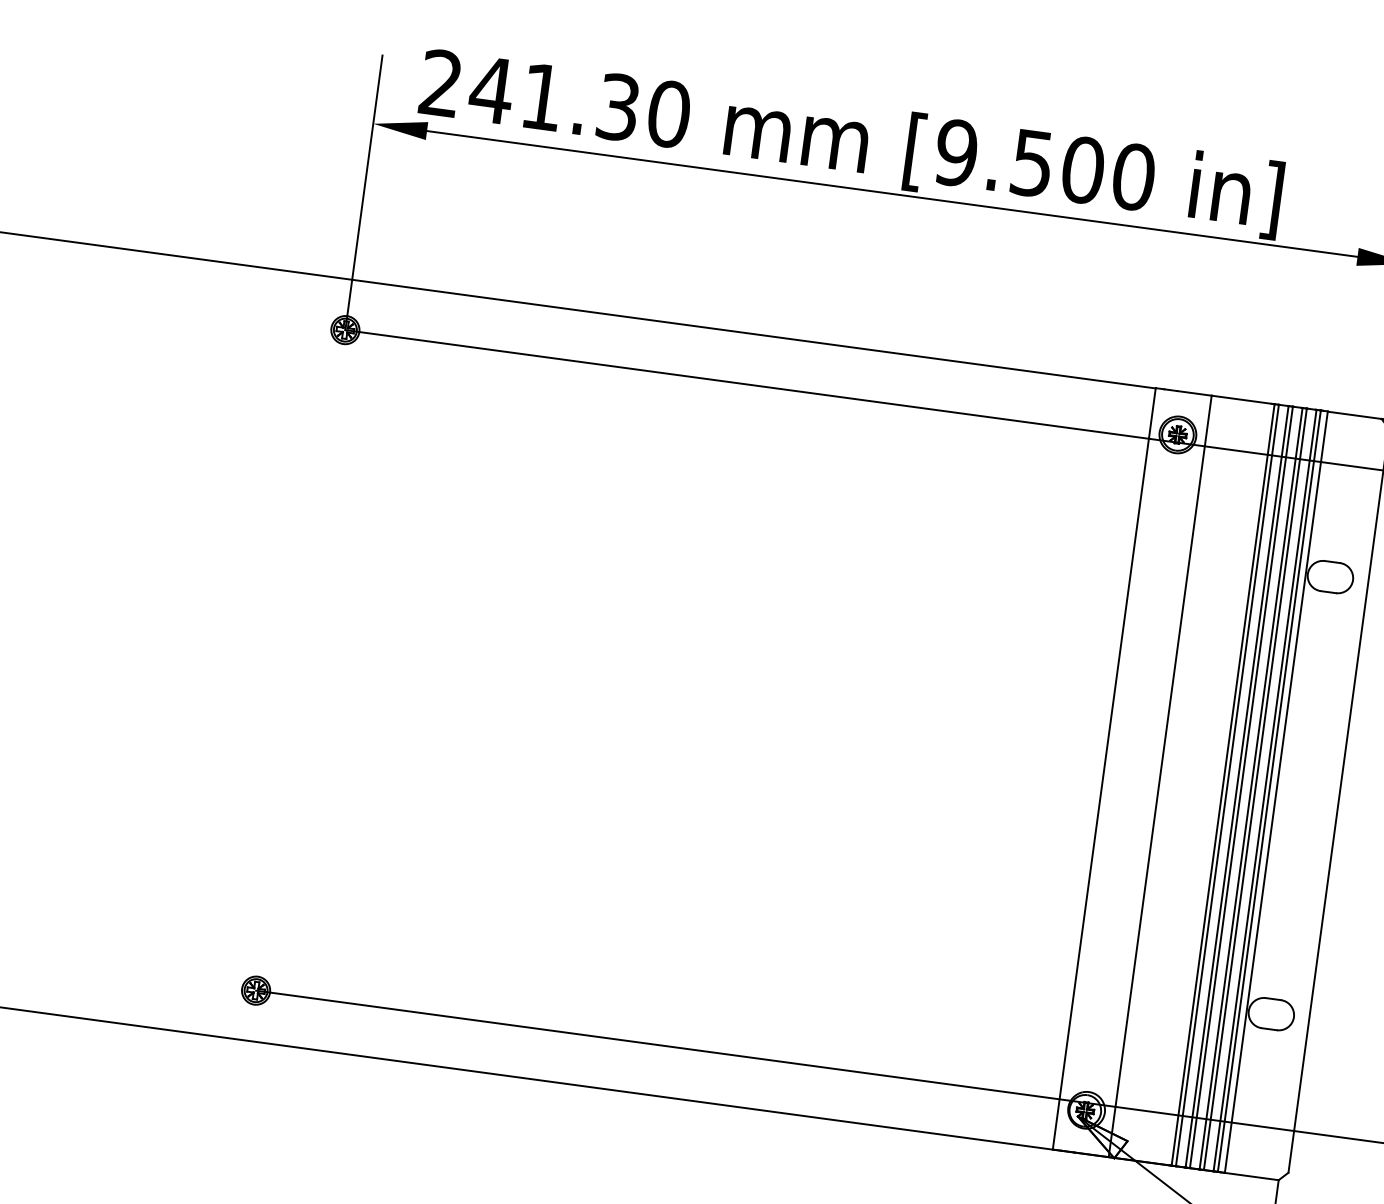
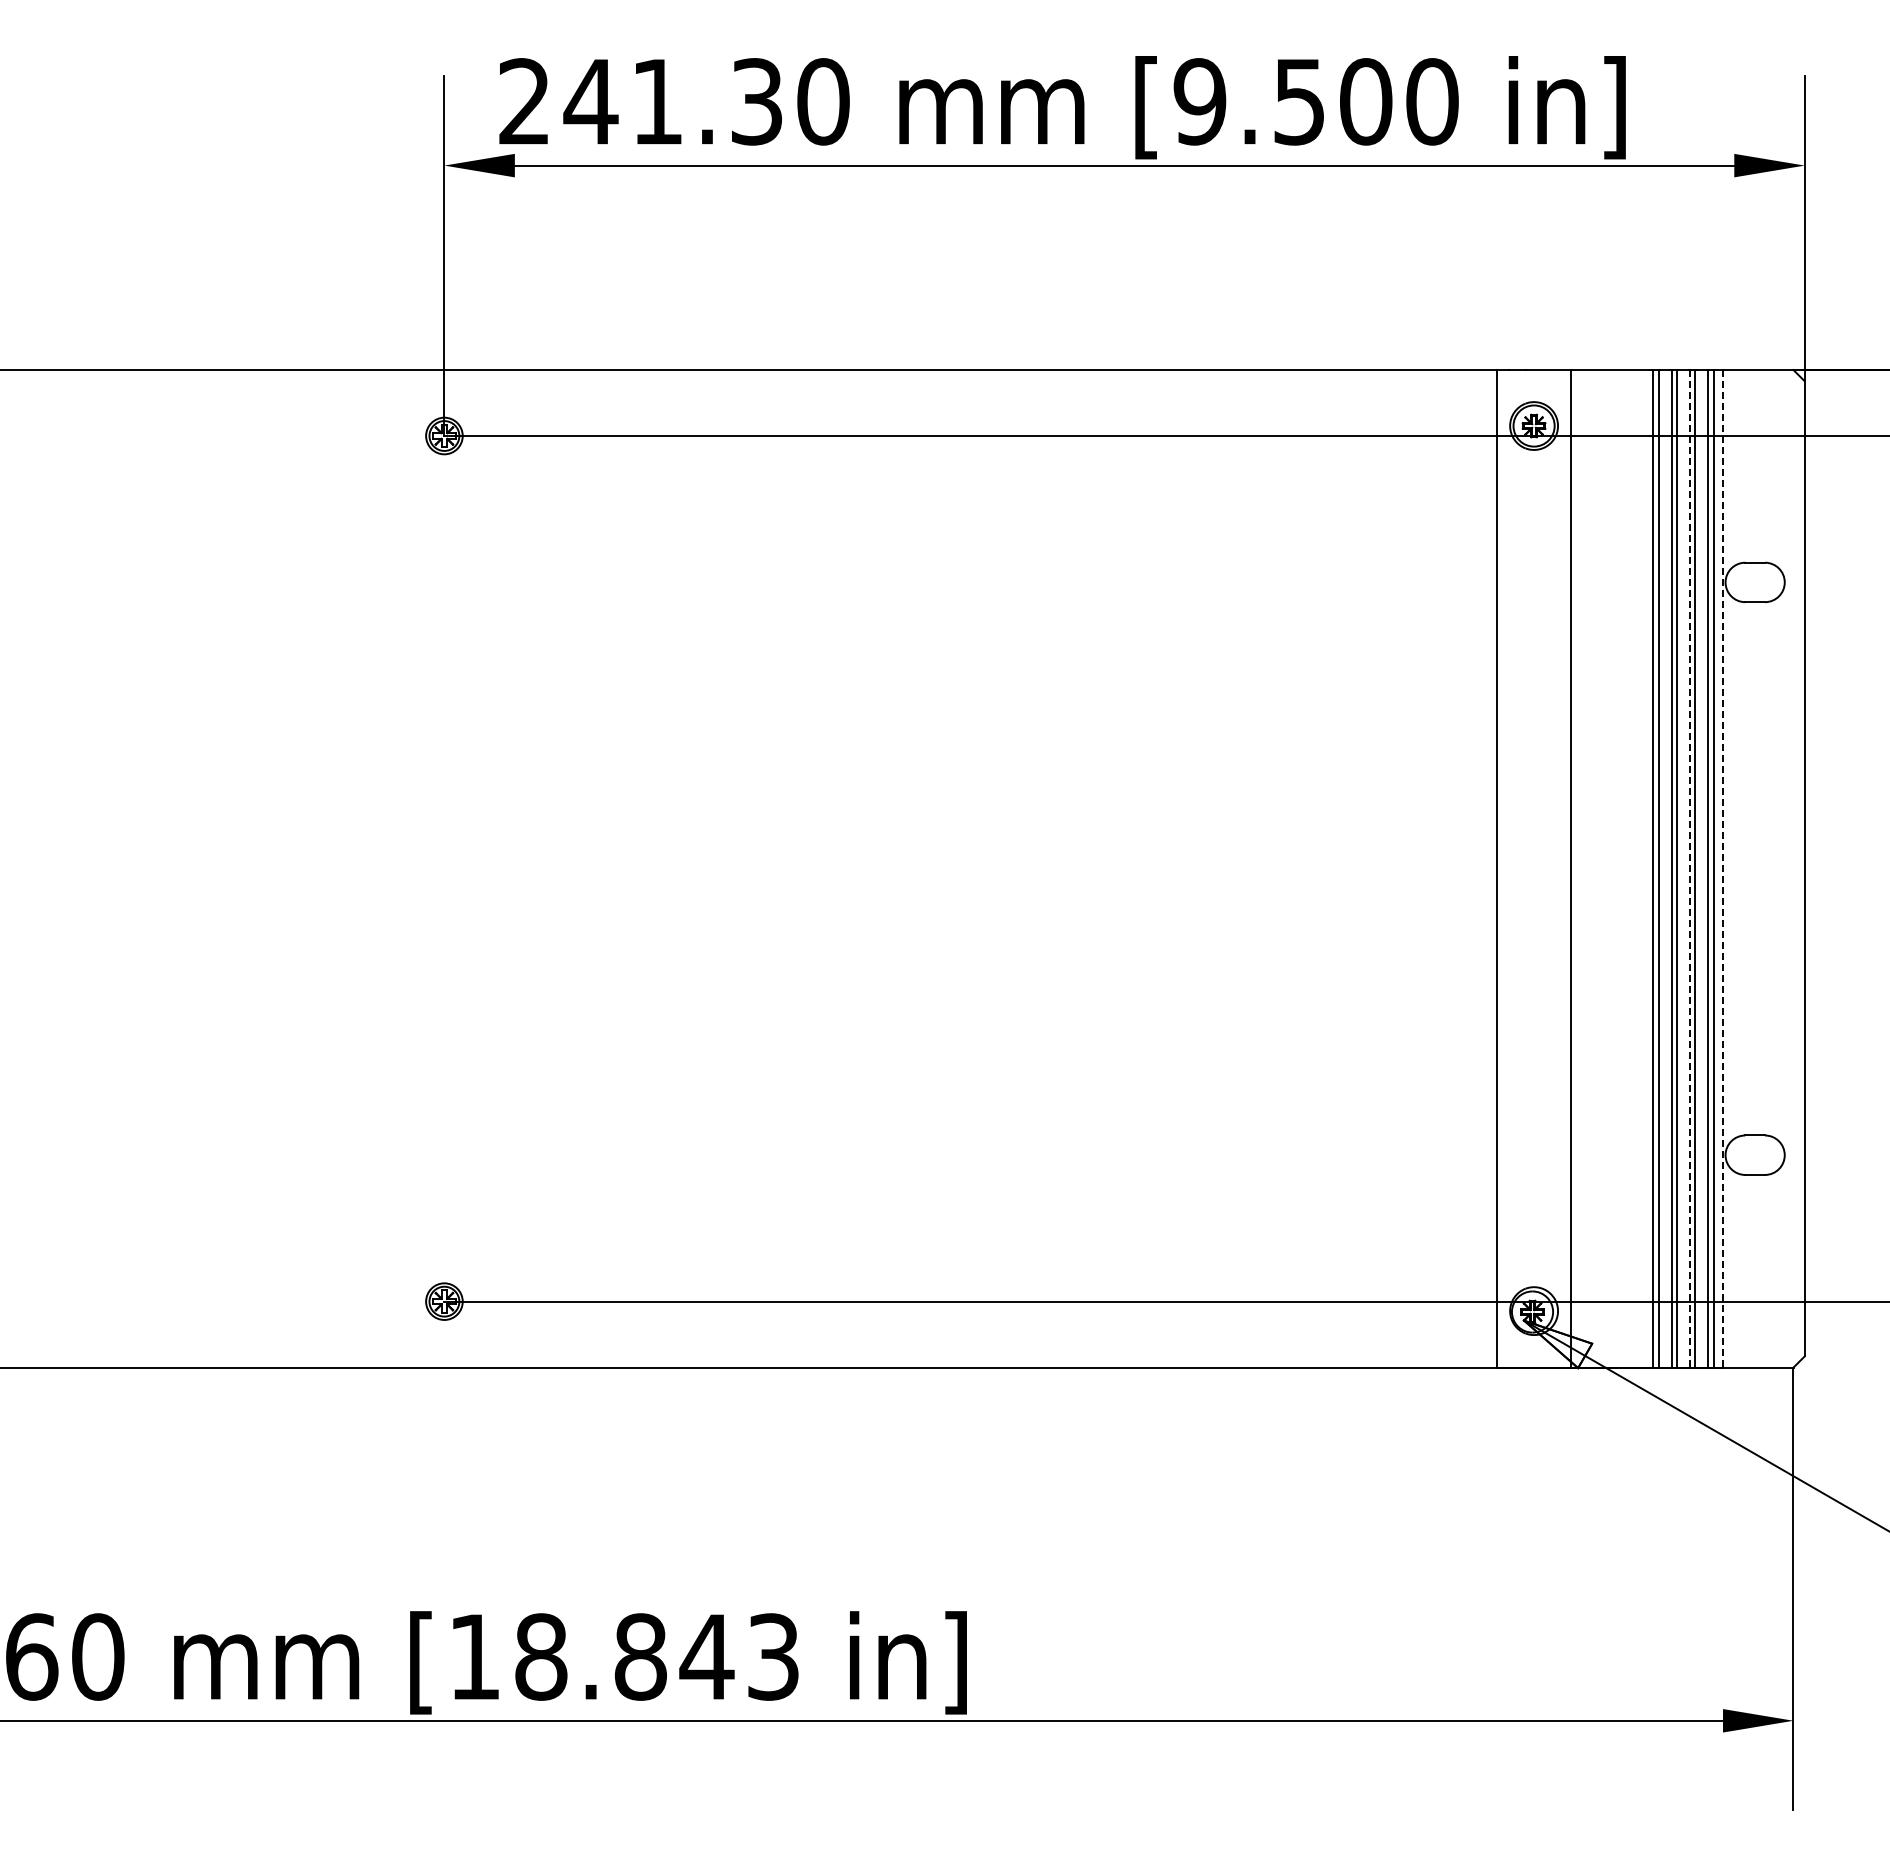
line: (1250, 788) -> (1689, 868), solid -> dashed
line: (1276, 792) -> (1722, 868), solid -> dashed

